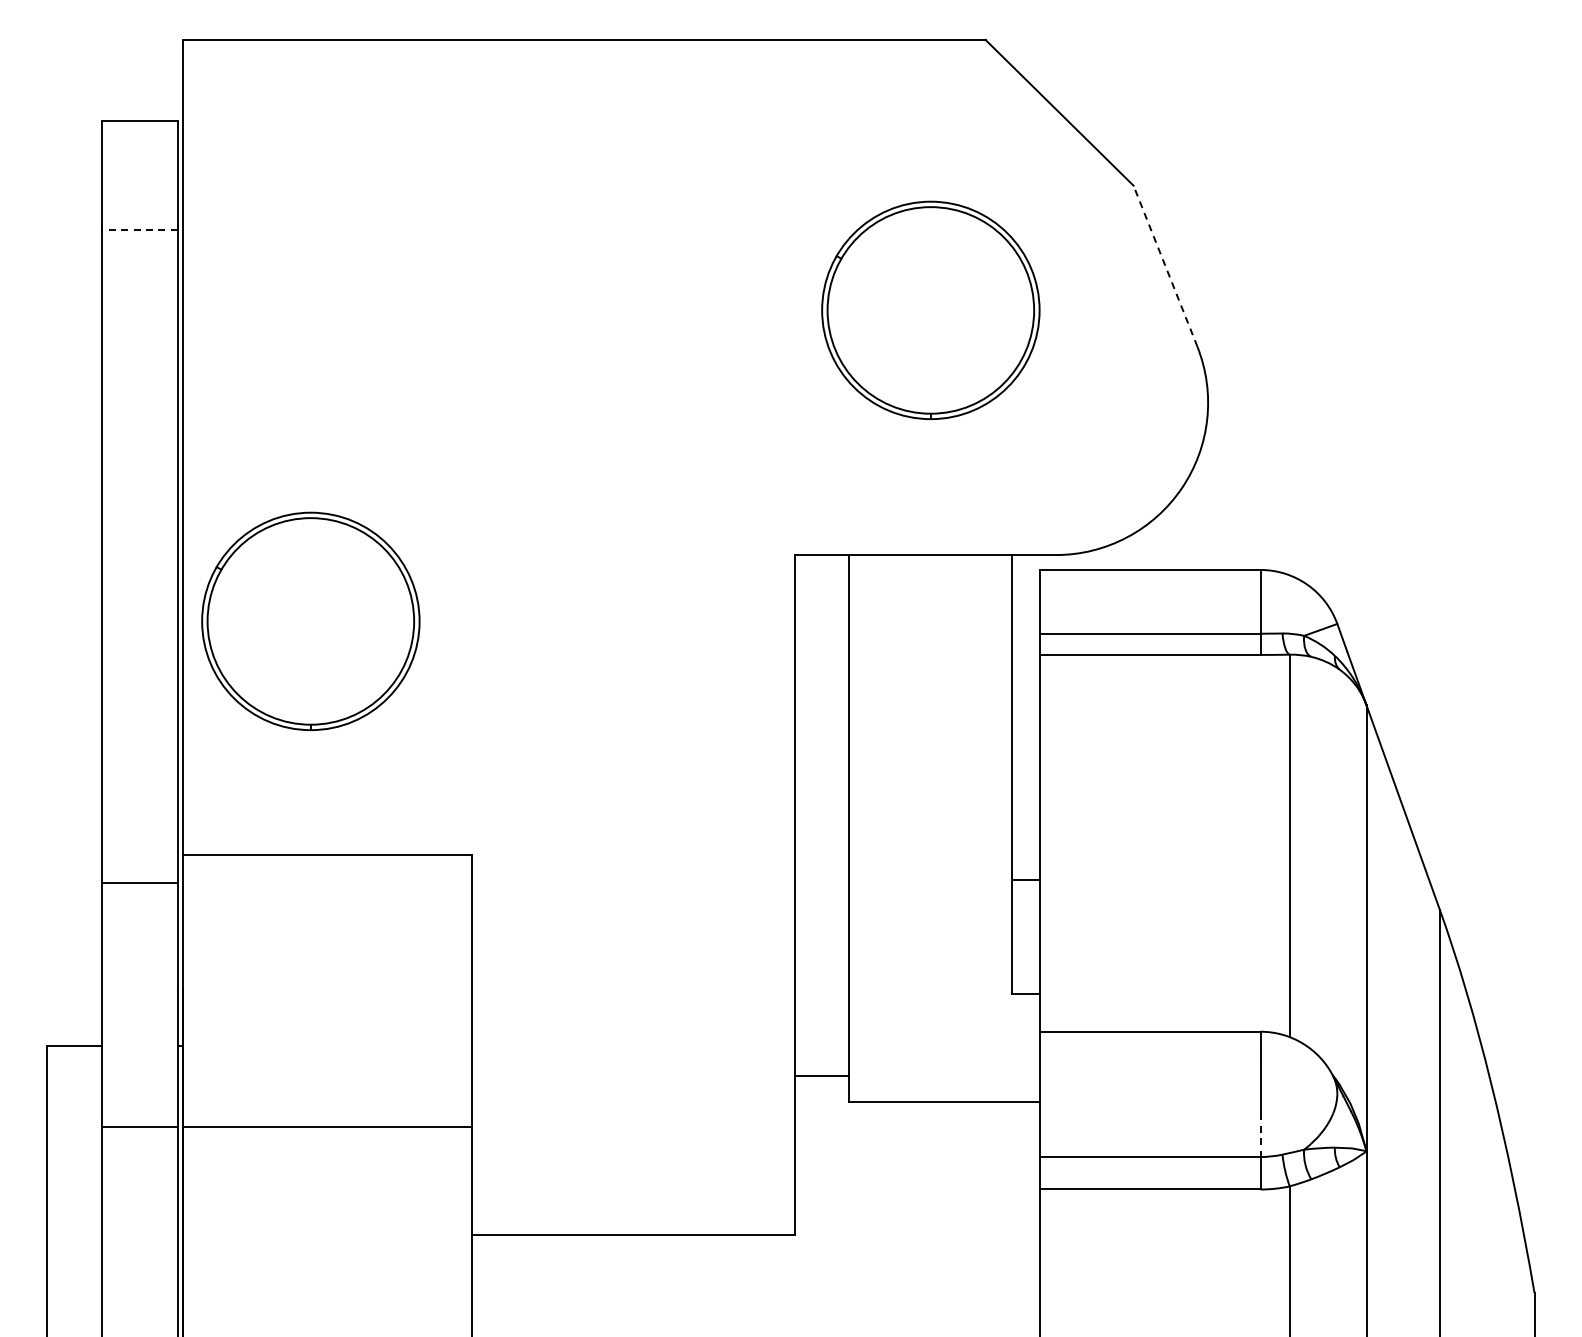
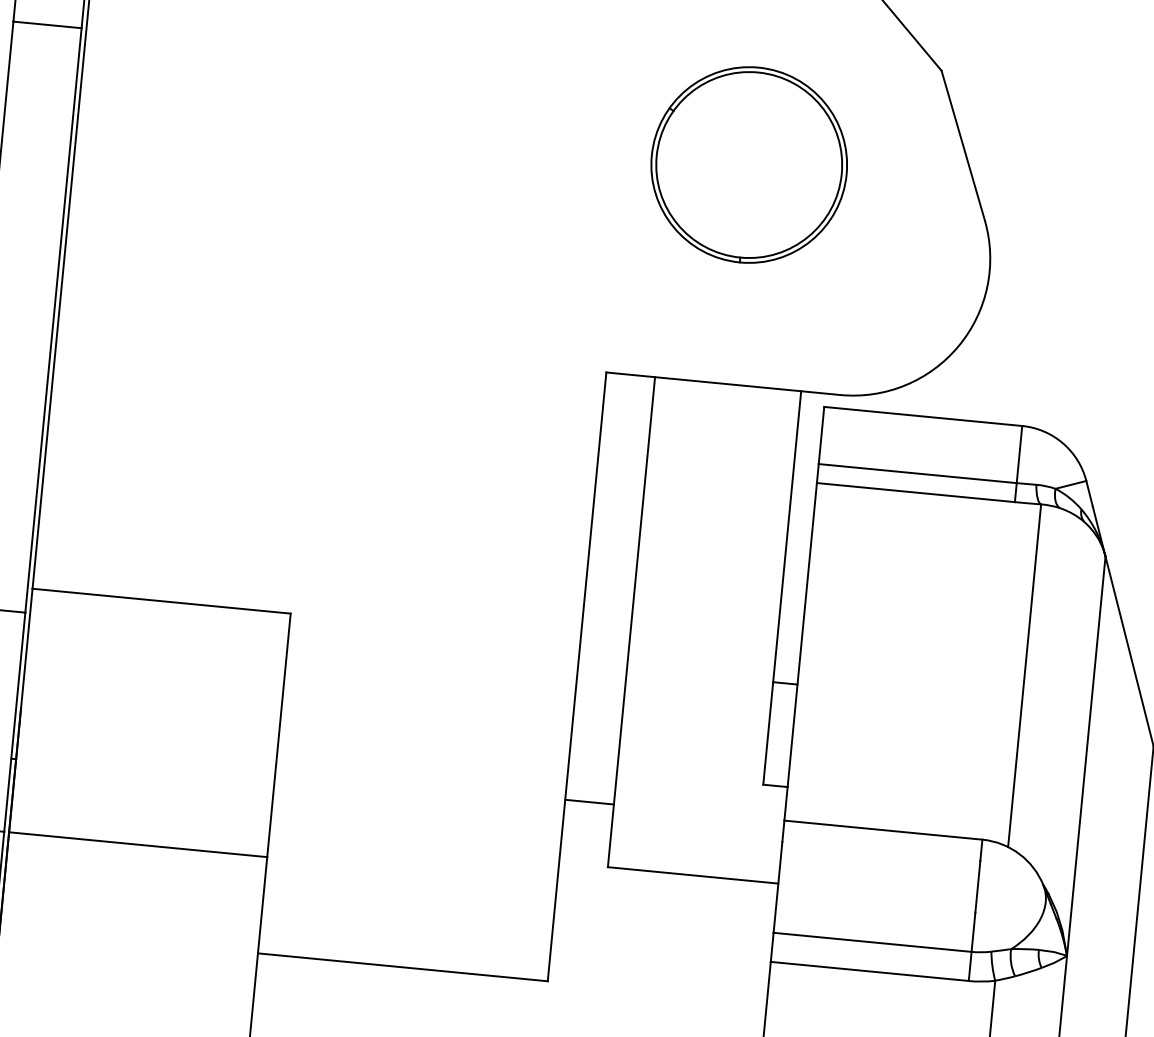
line: (139, 230) -> (47, 25), dashed -> solid
line: (1165, 266) -> (963, 145), dashed -> solid
part: (310, 620) -> (166, 389), removed
line: (821, 1076) -> (588, 802), moved
line: (1260, 1135) -> (973, 932), dashed -> solid

